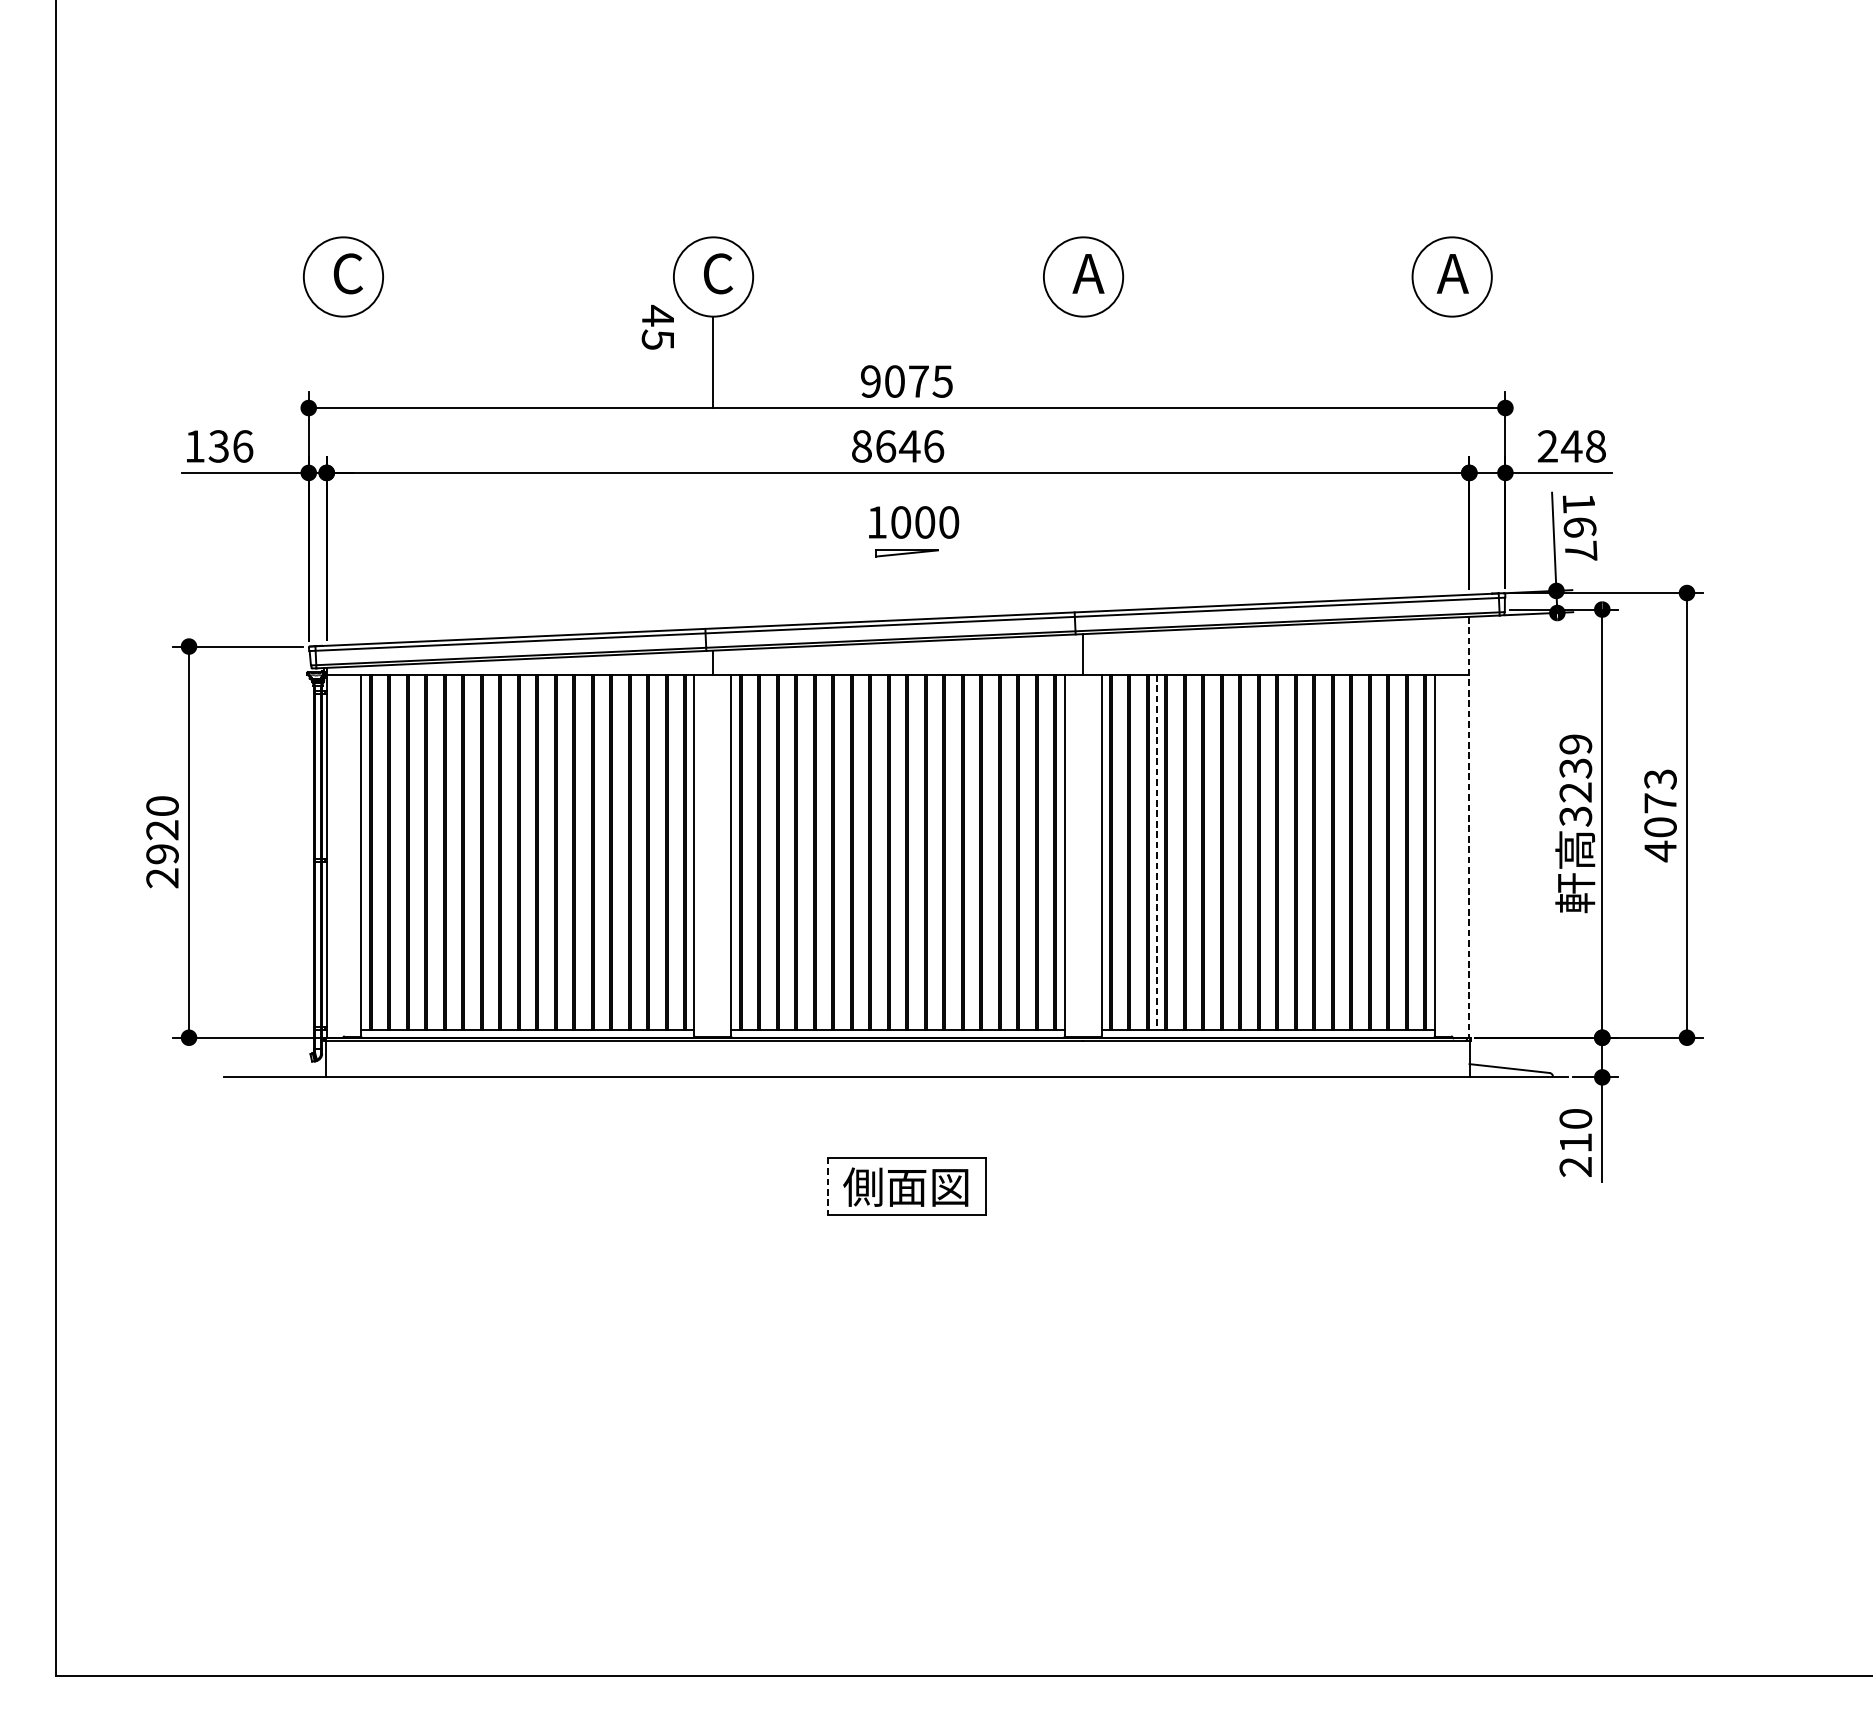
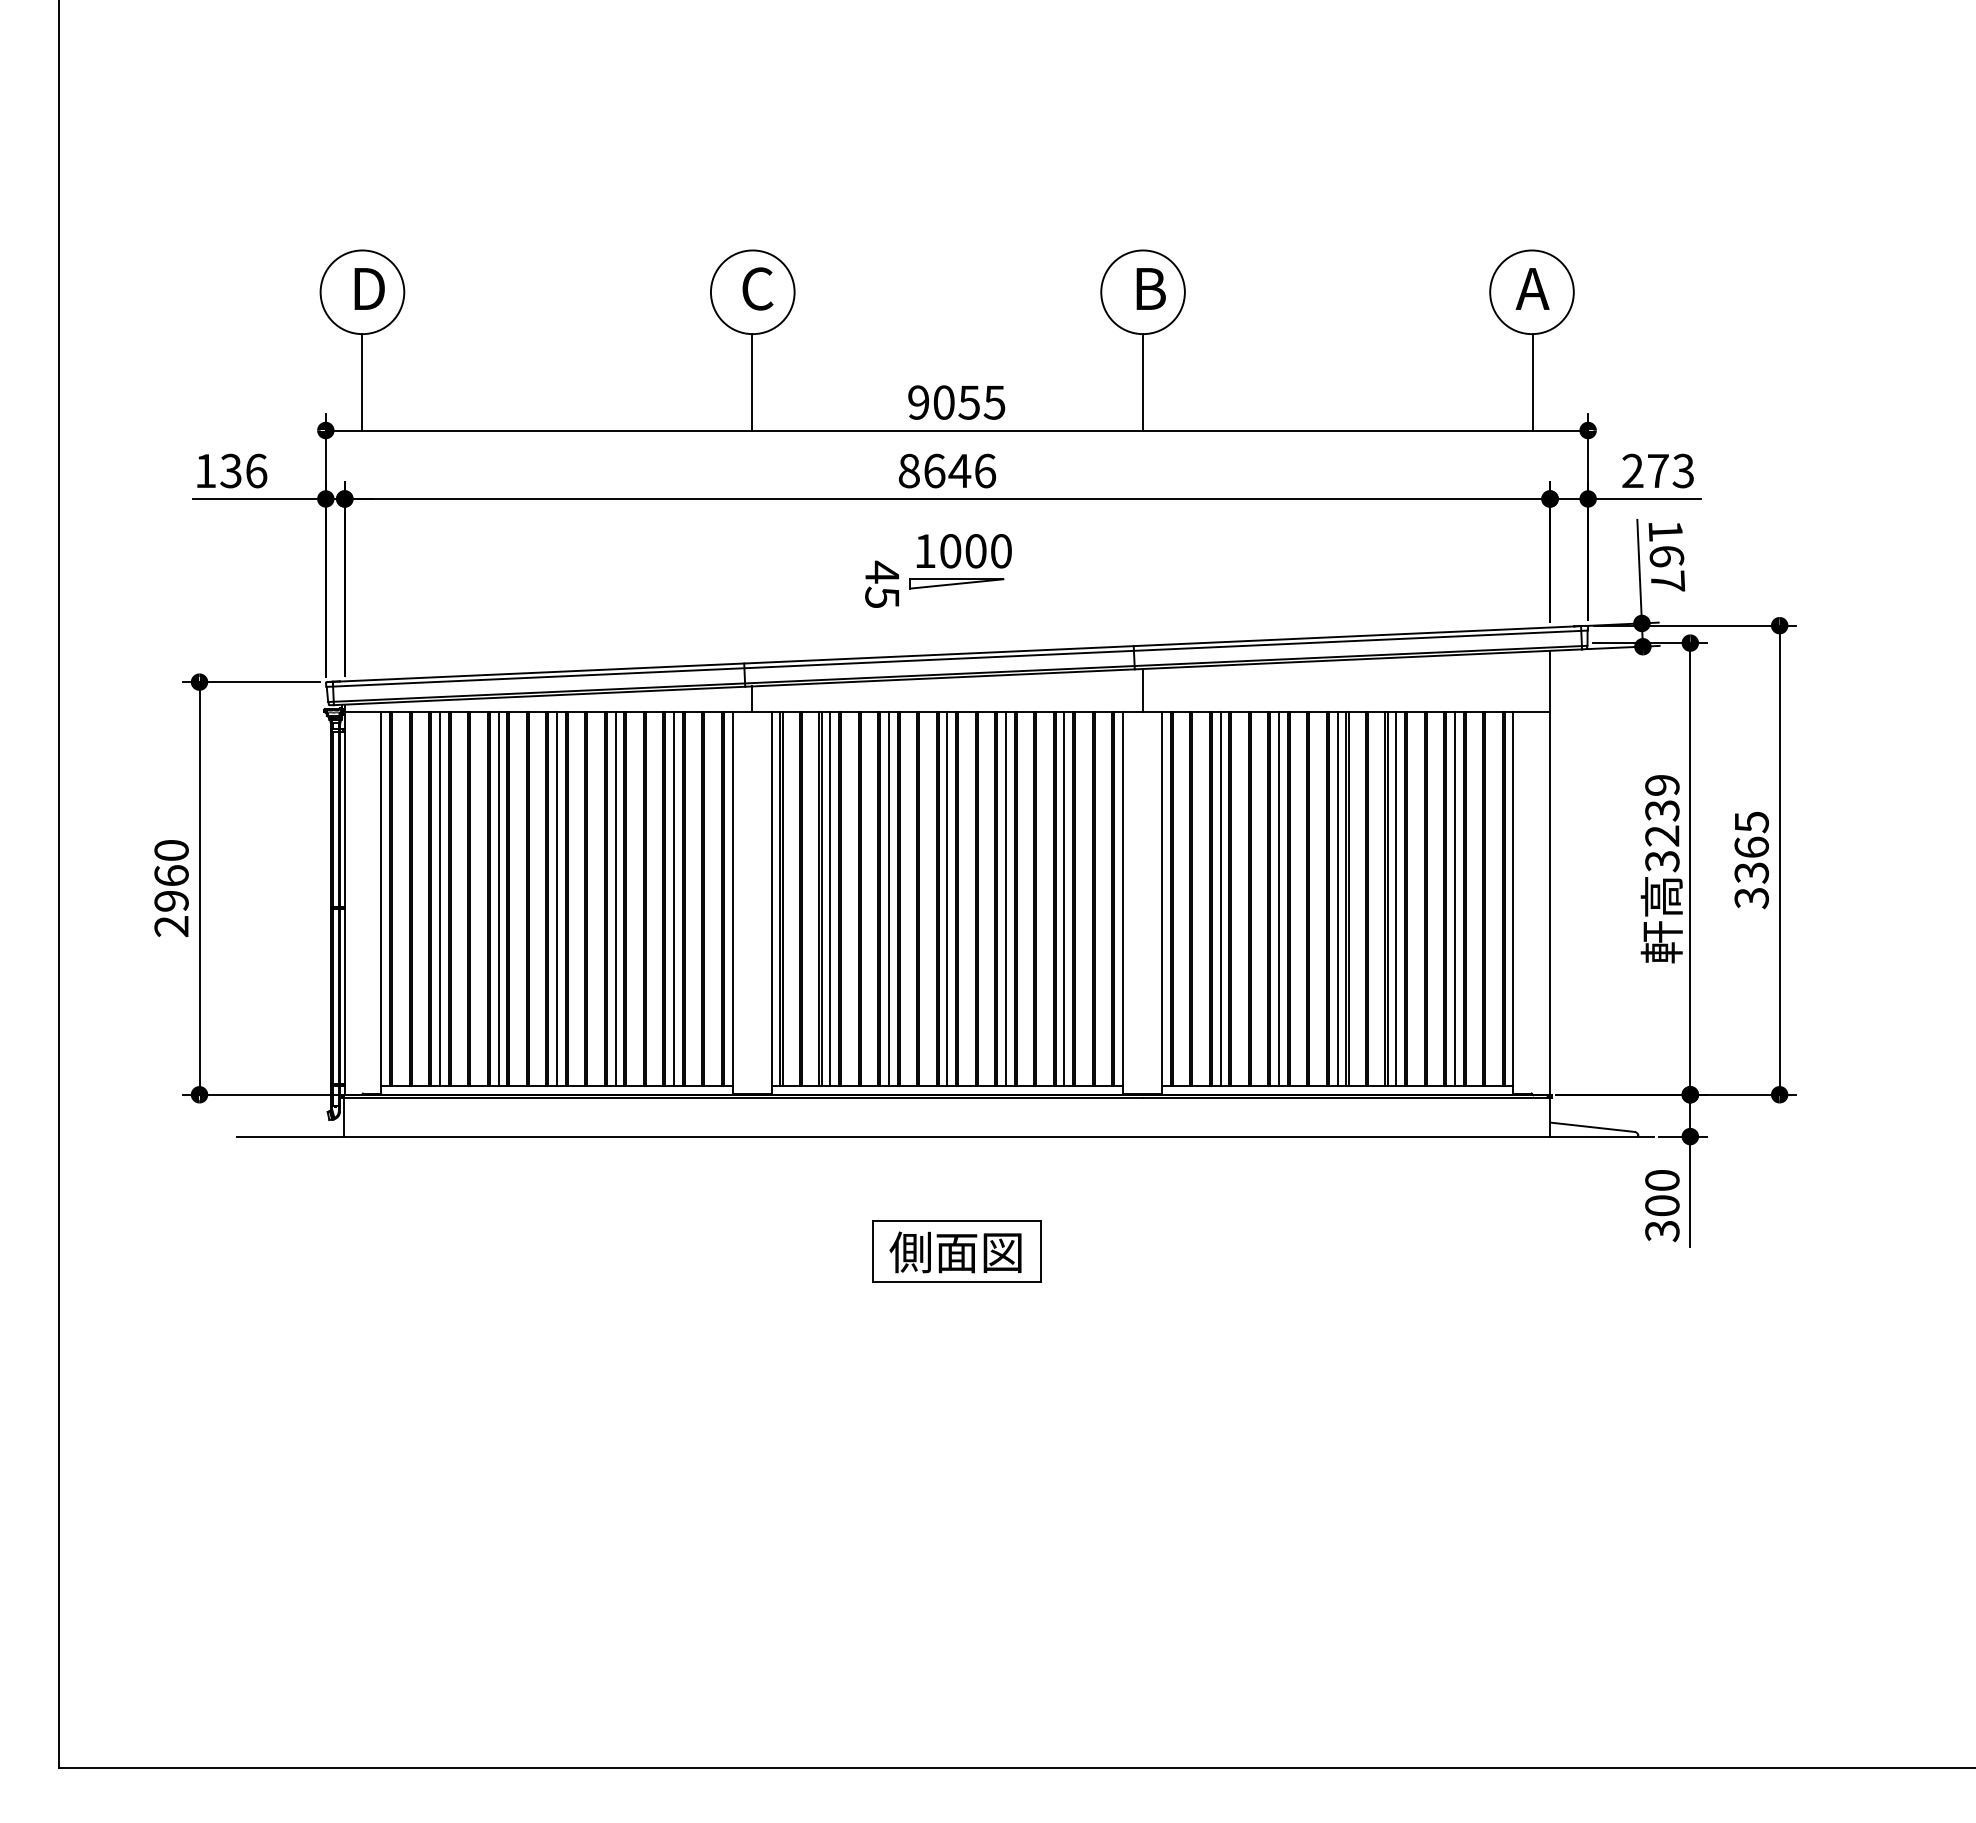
text: (349, 273) -> (368, 288), C -> D
text: (1088, 273) -> (1148, 288), A -> B
text: (657, 326) -> (881, 583), moved
line: (342, 362) -> (361, 382), added
line: (1082, 362) -> (1142, 382), added
line: (1452, 362) -> (1532, 382), added
text: (918, 381) -> (969, 402), 9075 -> 9055
text: (1583, 445) -> (1670, 470), 248 -> 273
part: (906, 553) -> (956, 583), size x1.43
text: (1660, 815) -> (1751, 860), 4073 -> 3365
line: (1469, 827) -> (1550, 872), dashed -> solid
text: (162, 829) -> (171, 875), 2920 -> 2960
line: (416, 852) -> (439, 899), added
line: (472, 852) -> (498, 899), added
line: (528, 852) -> (557, 899), added
line: (583, 852) -> (615, 899), added
line: (639, 852) -> (674, 899), added
line: (787, 852) -> (830, 899), added
line: (842, 852) -> (888, 899), added
line: (898, 852) -> (947, 899), added
line: (953, 852) -> (1005, 899), added
line: (1009, 852) -> (1064, 899), added
line: (1156, 852) -> (1220, 899), dashed -> solid
line: (1212, 852) -> (1279, 899), added
line: (1267, 852) -> (1337, 899), added
line: (1323, 852) -> (1396, 899), added
line: (1378, 852) -> (1454, 899), added
text: (1575, 1155) -> (1662, 1218), 210 -> 300
line: (827, 1187) -> (873, 1252), dashed -> solid

